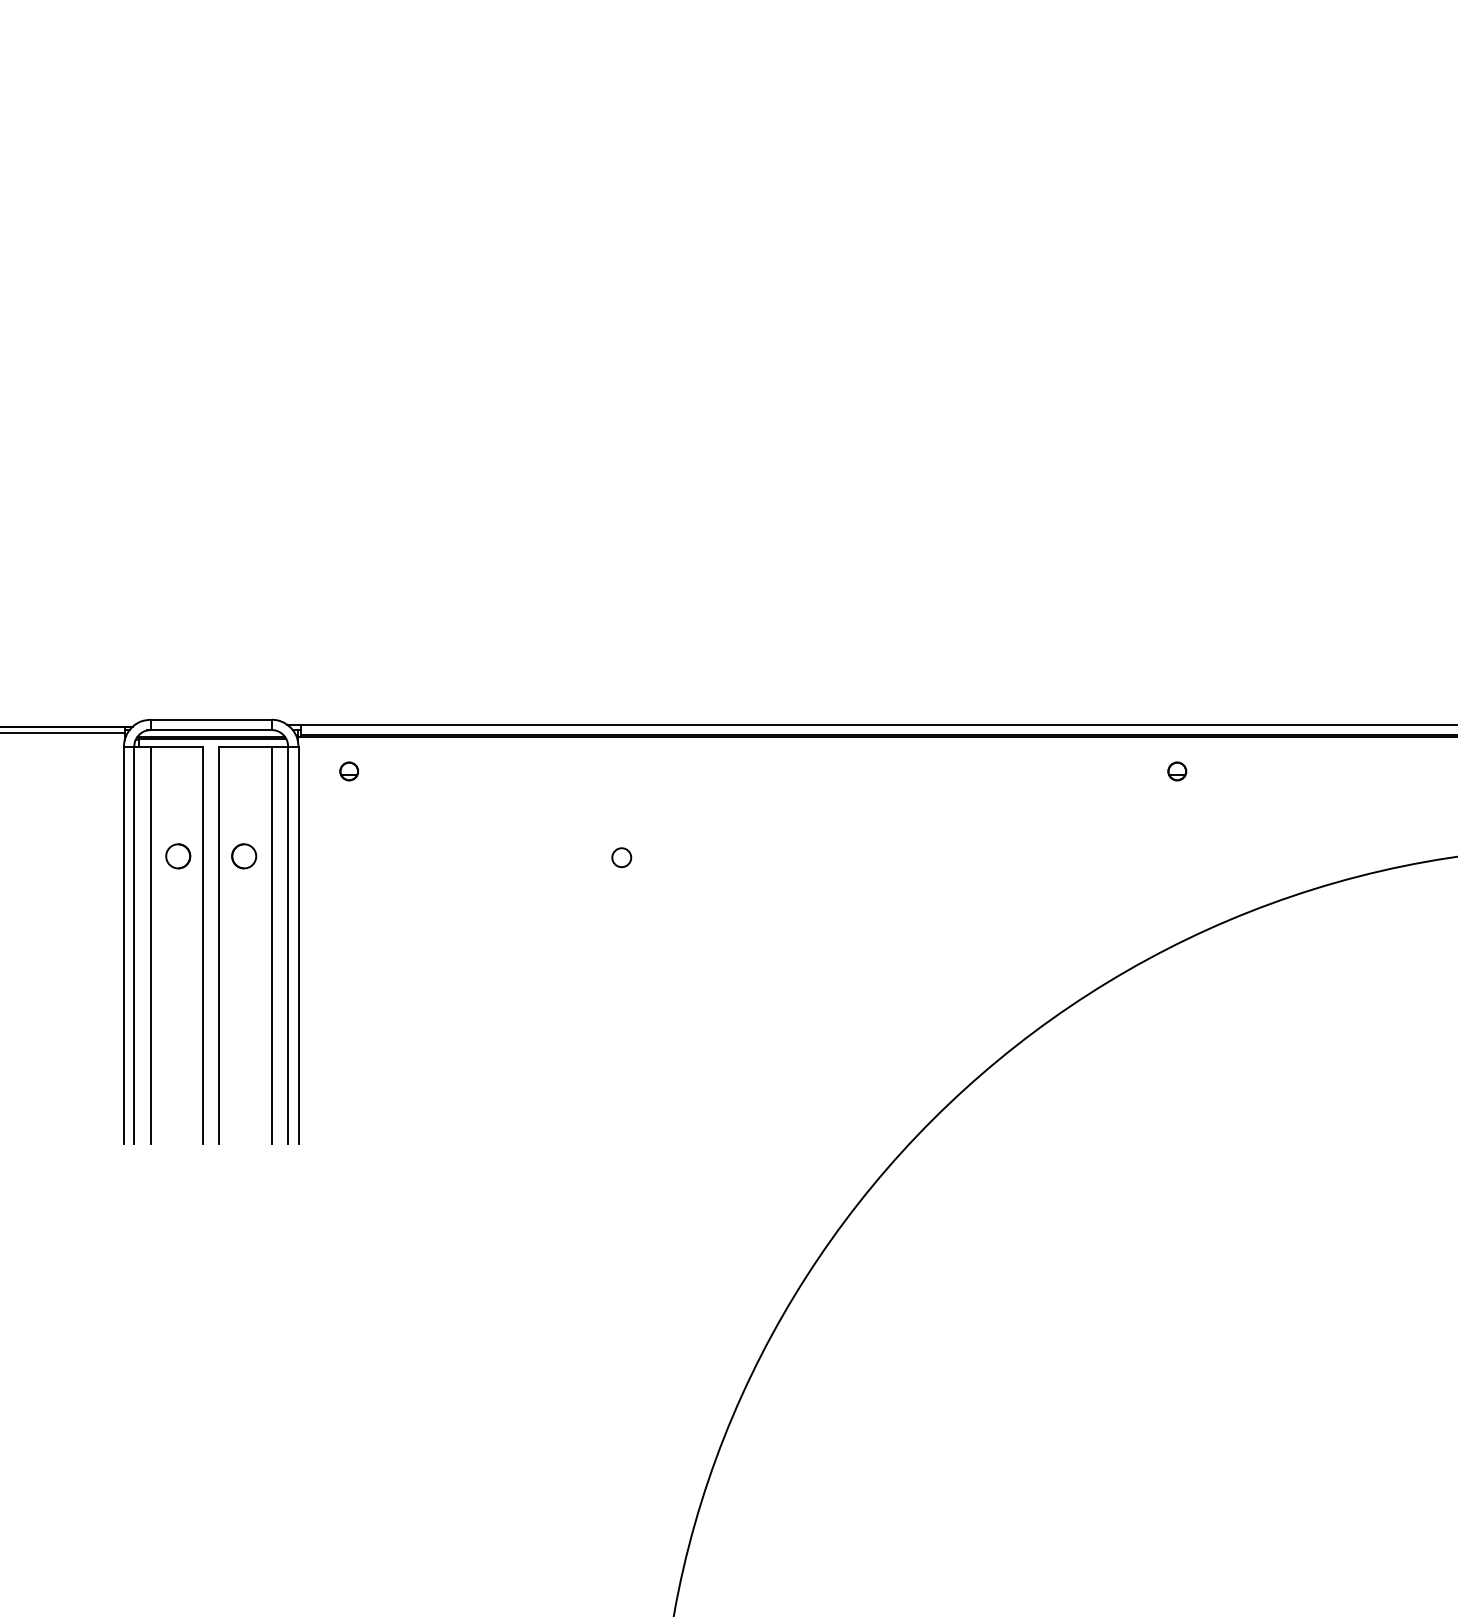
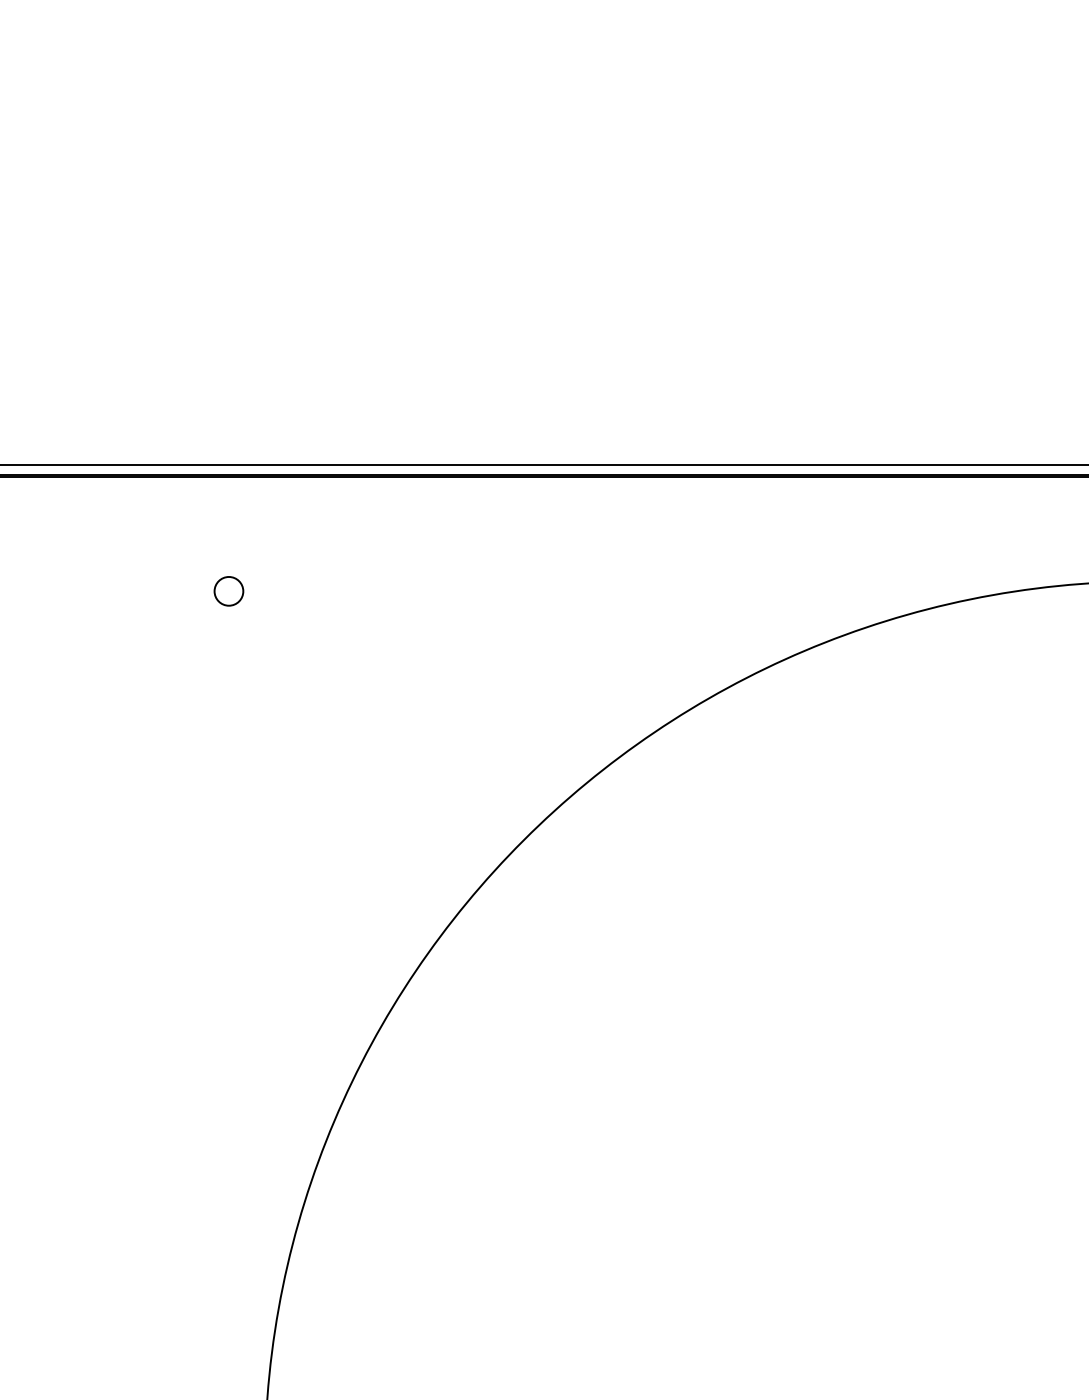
part: (1177, 771) -> (756, 509), removed
circle: (621, 857) -> (228, 591), size x1.6

